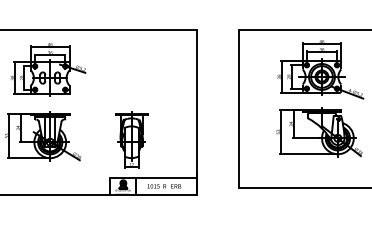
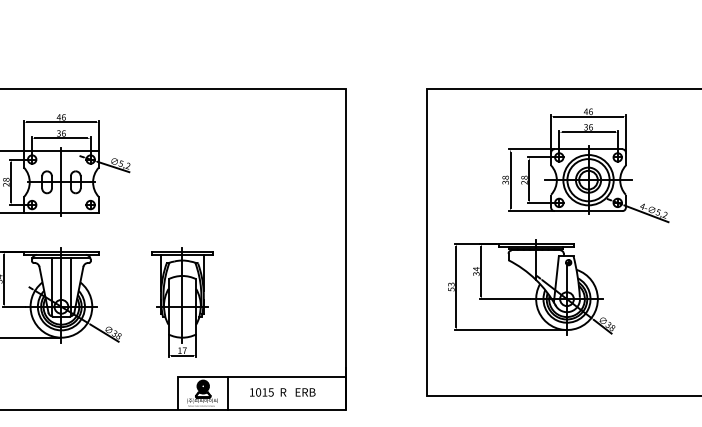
part: (319, 132) -> (531, 287), moved
part: (131, 139) -> (182, 301), moved

